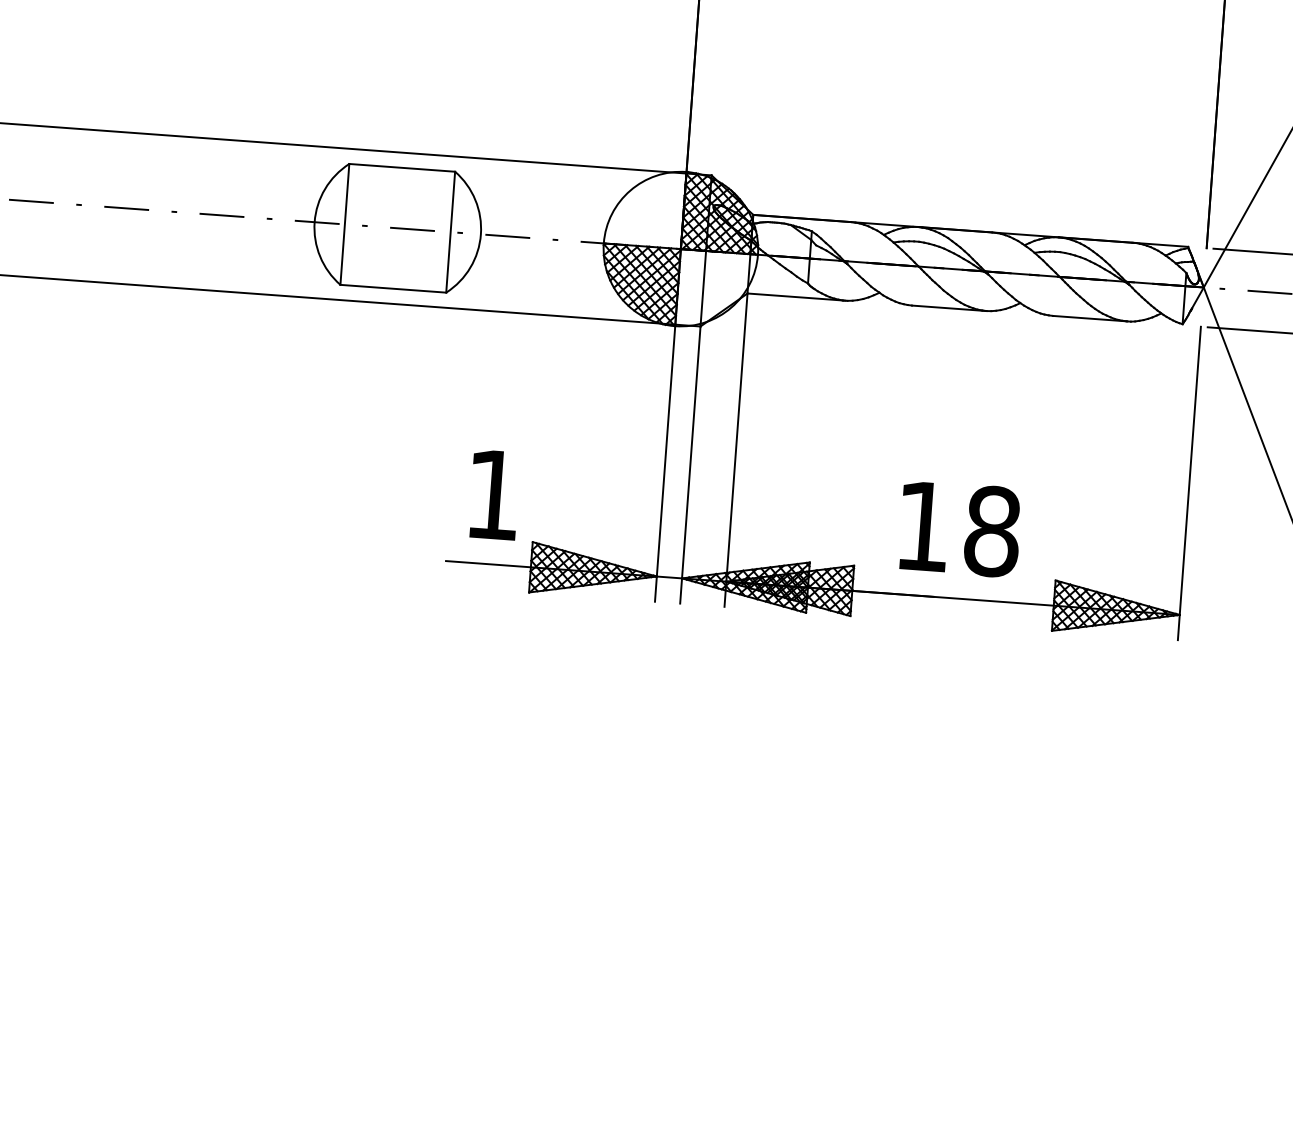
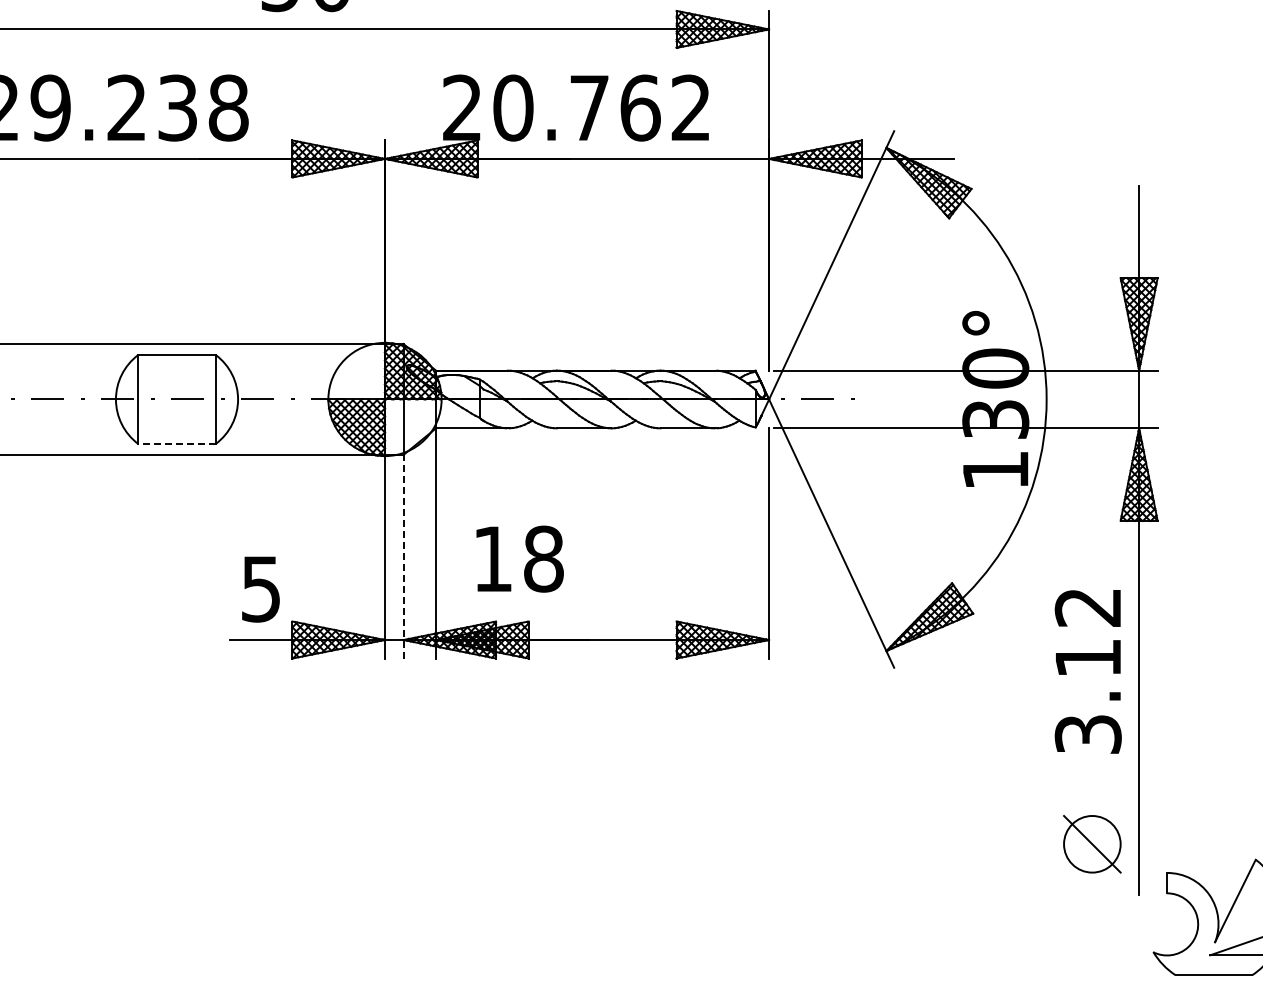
line: (394, 288) -> (177, 443), solid -> dashed
line: (690, 464) -> (403, 556), solid -> dashed
text: (492, 495) -> (260, 589), 1 -> 5
text: (959, 528) -> (519, 558), moved

